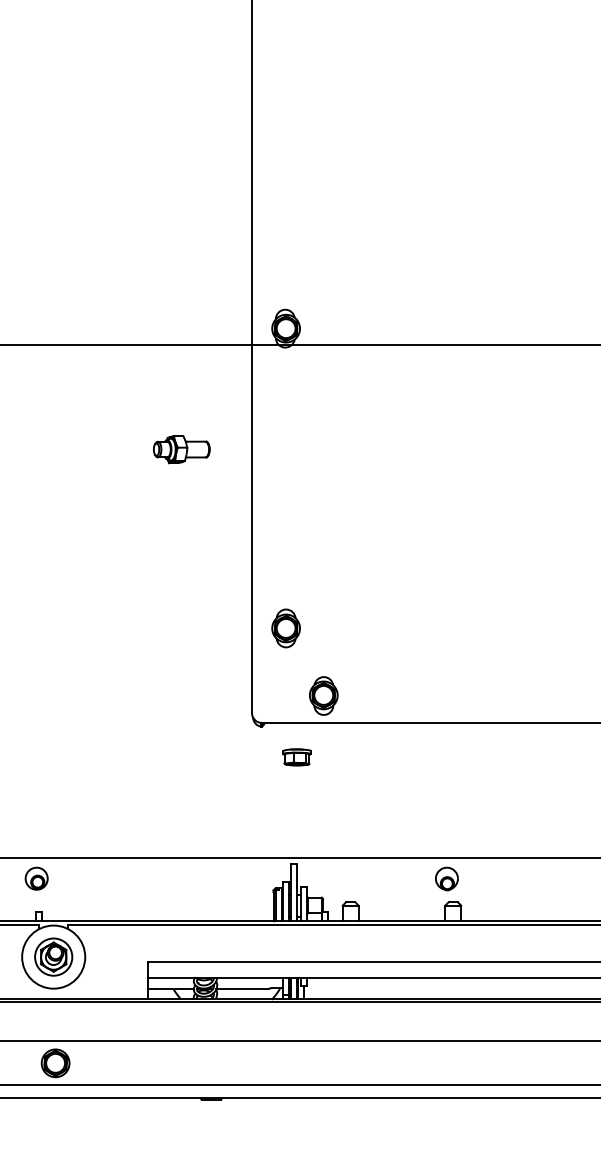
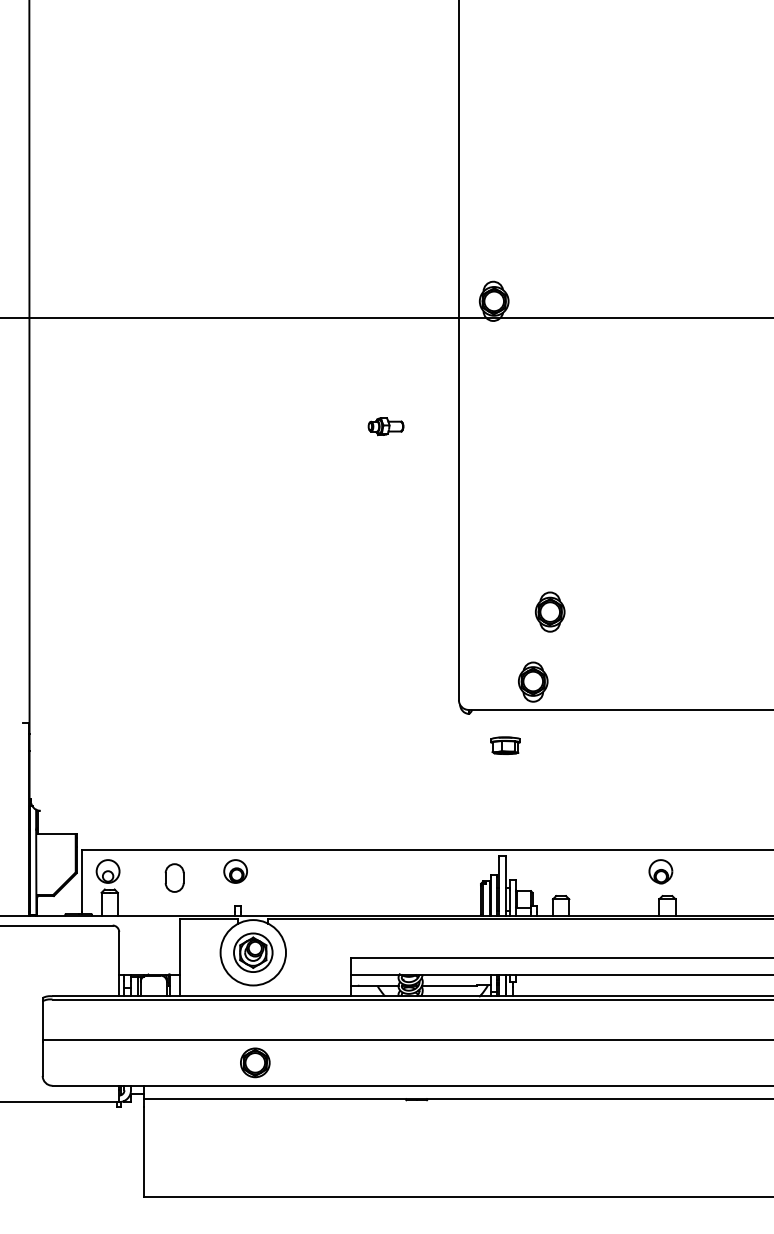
part: (181, 449) -> (385, 426), size x0.6
part: (285, 627) -> (549, 611), moved

